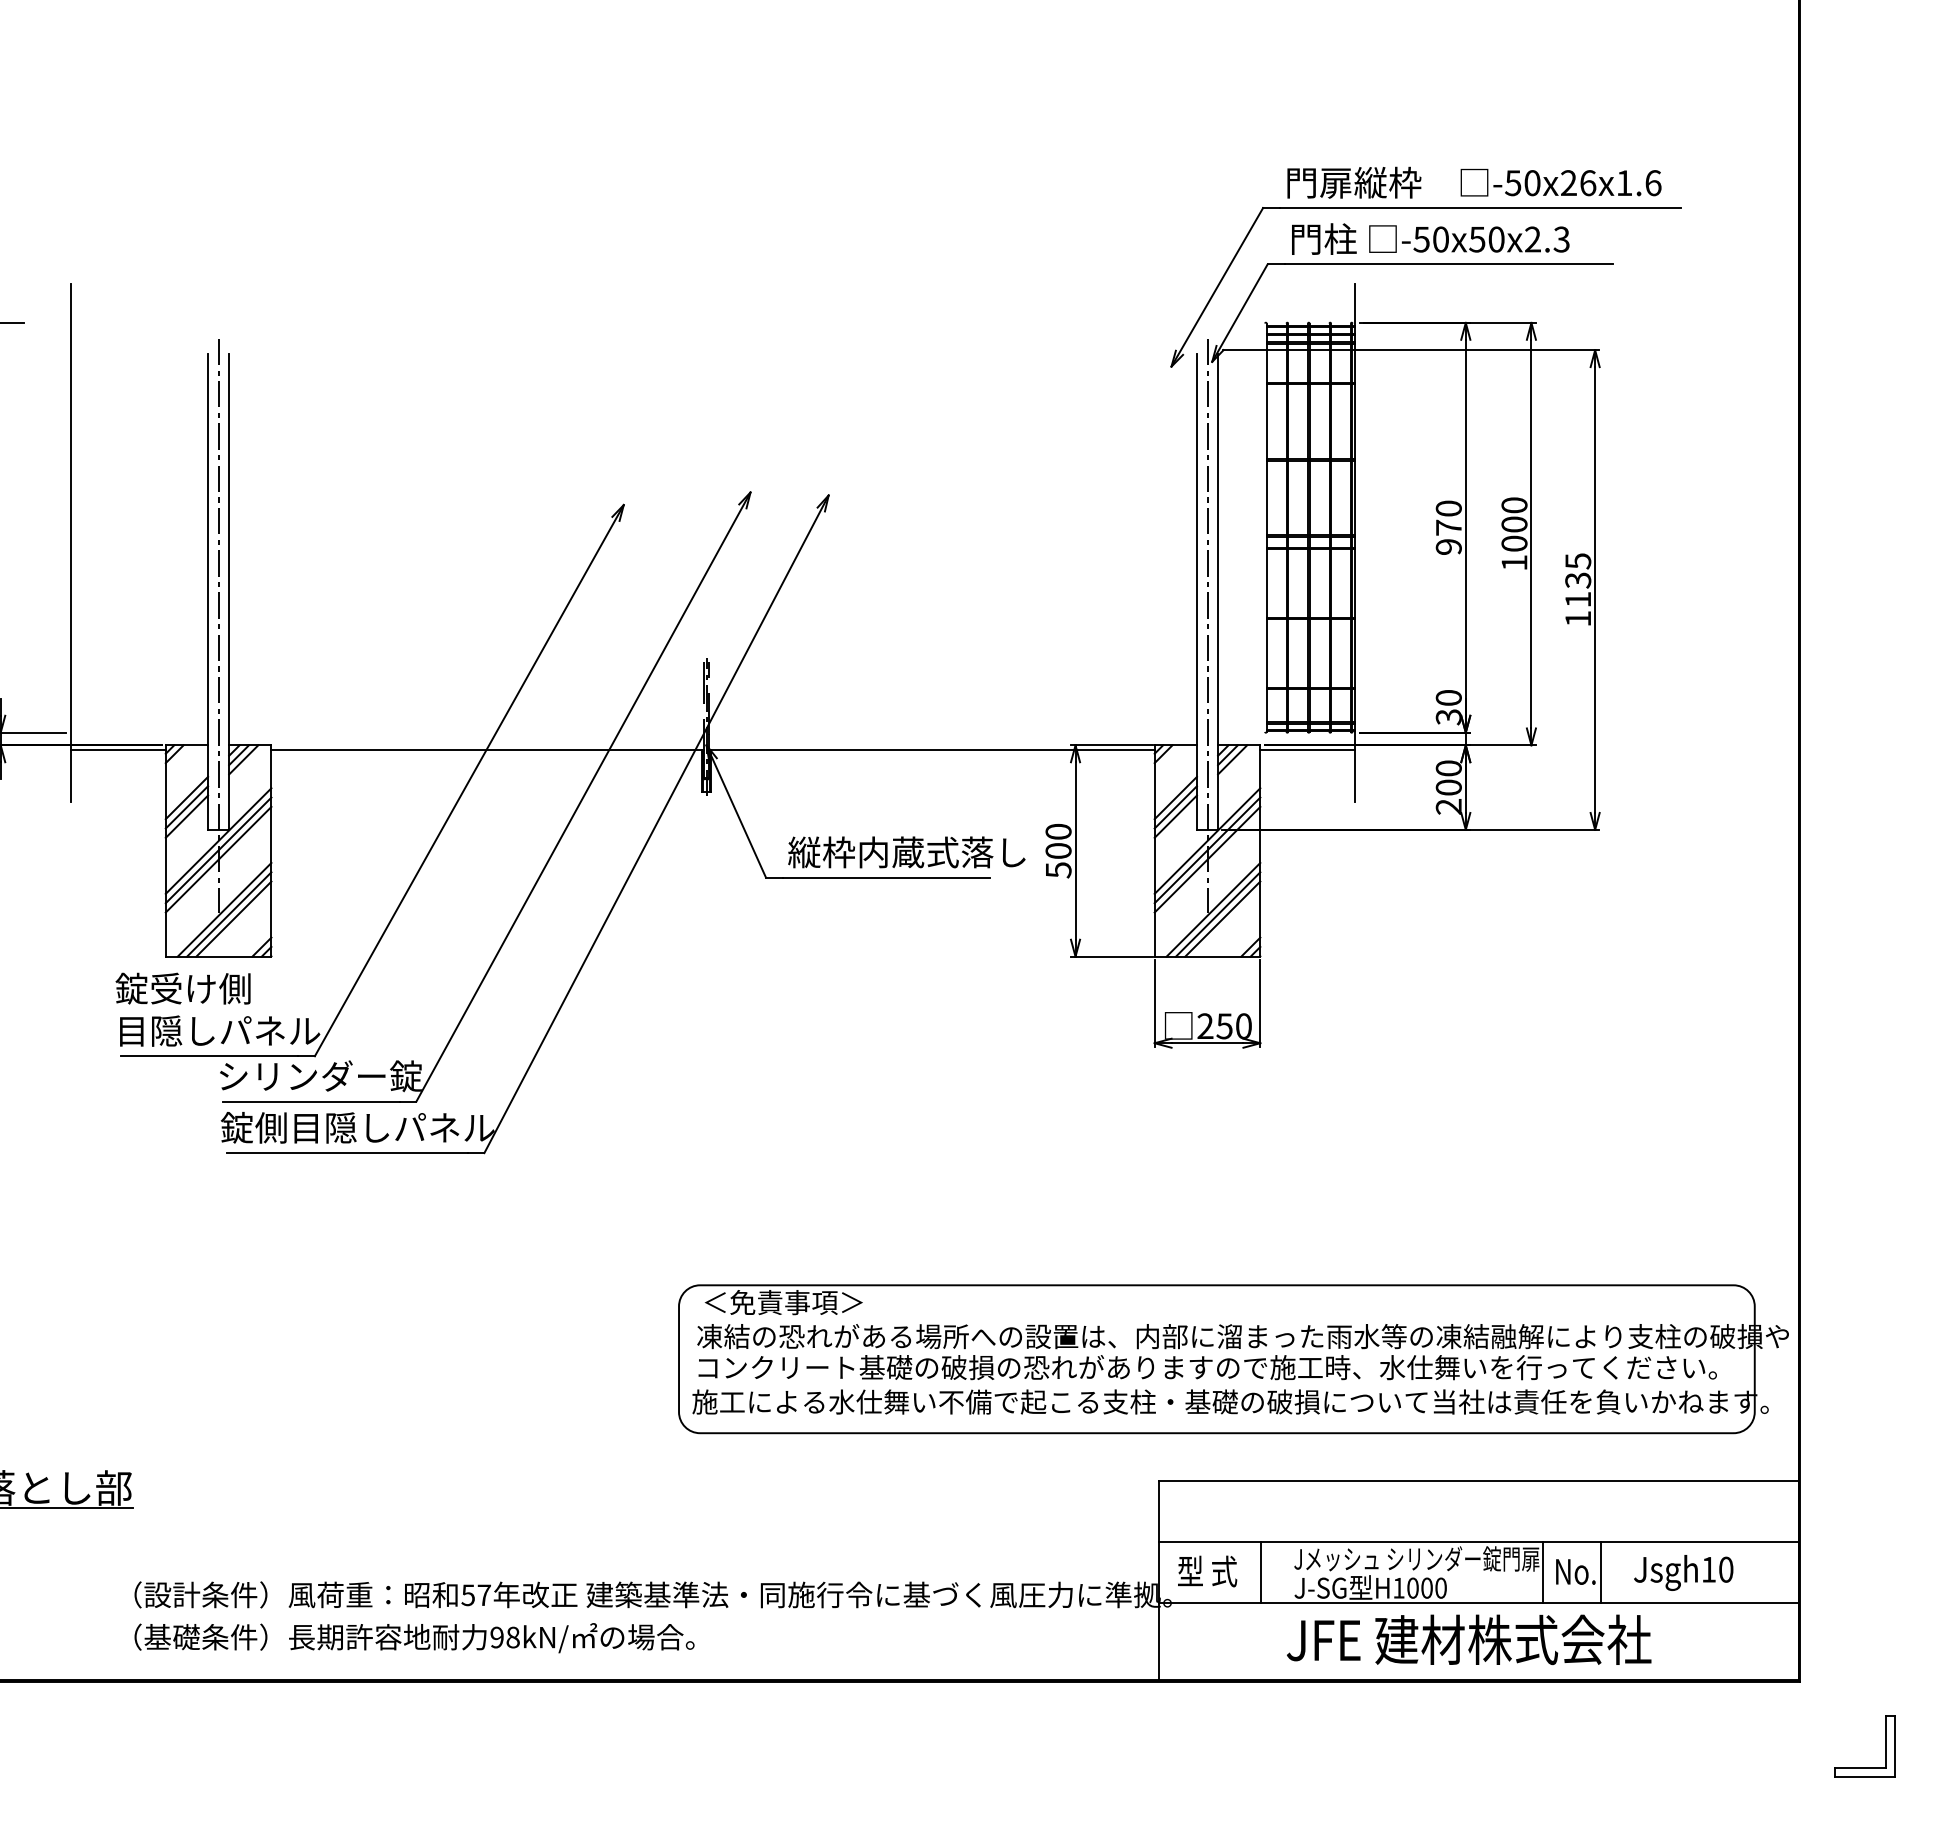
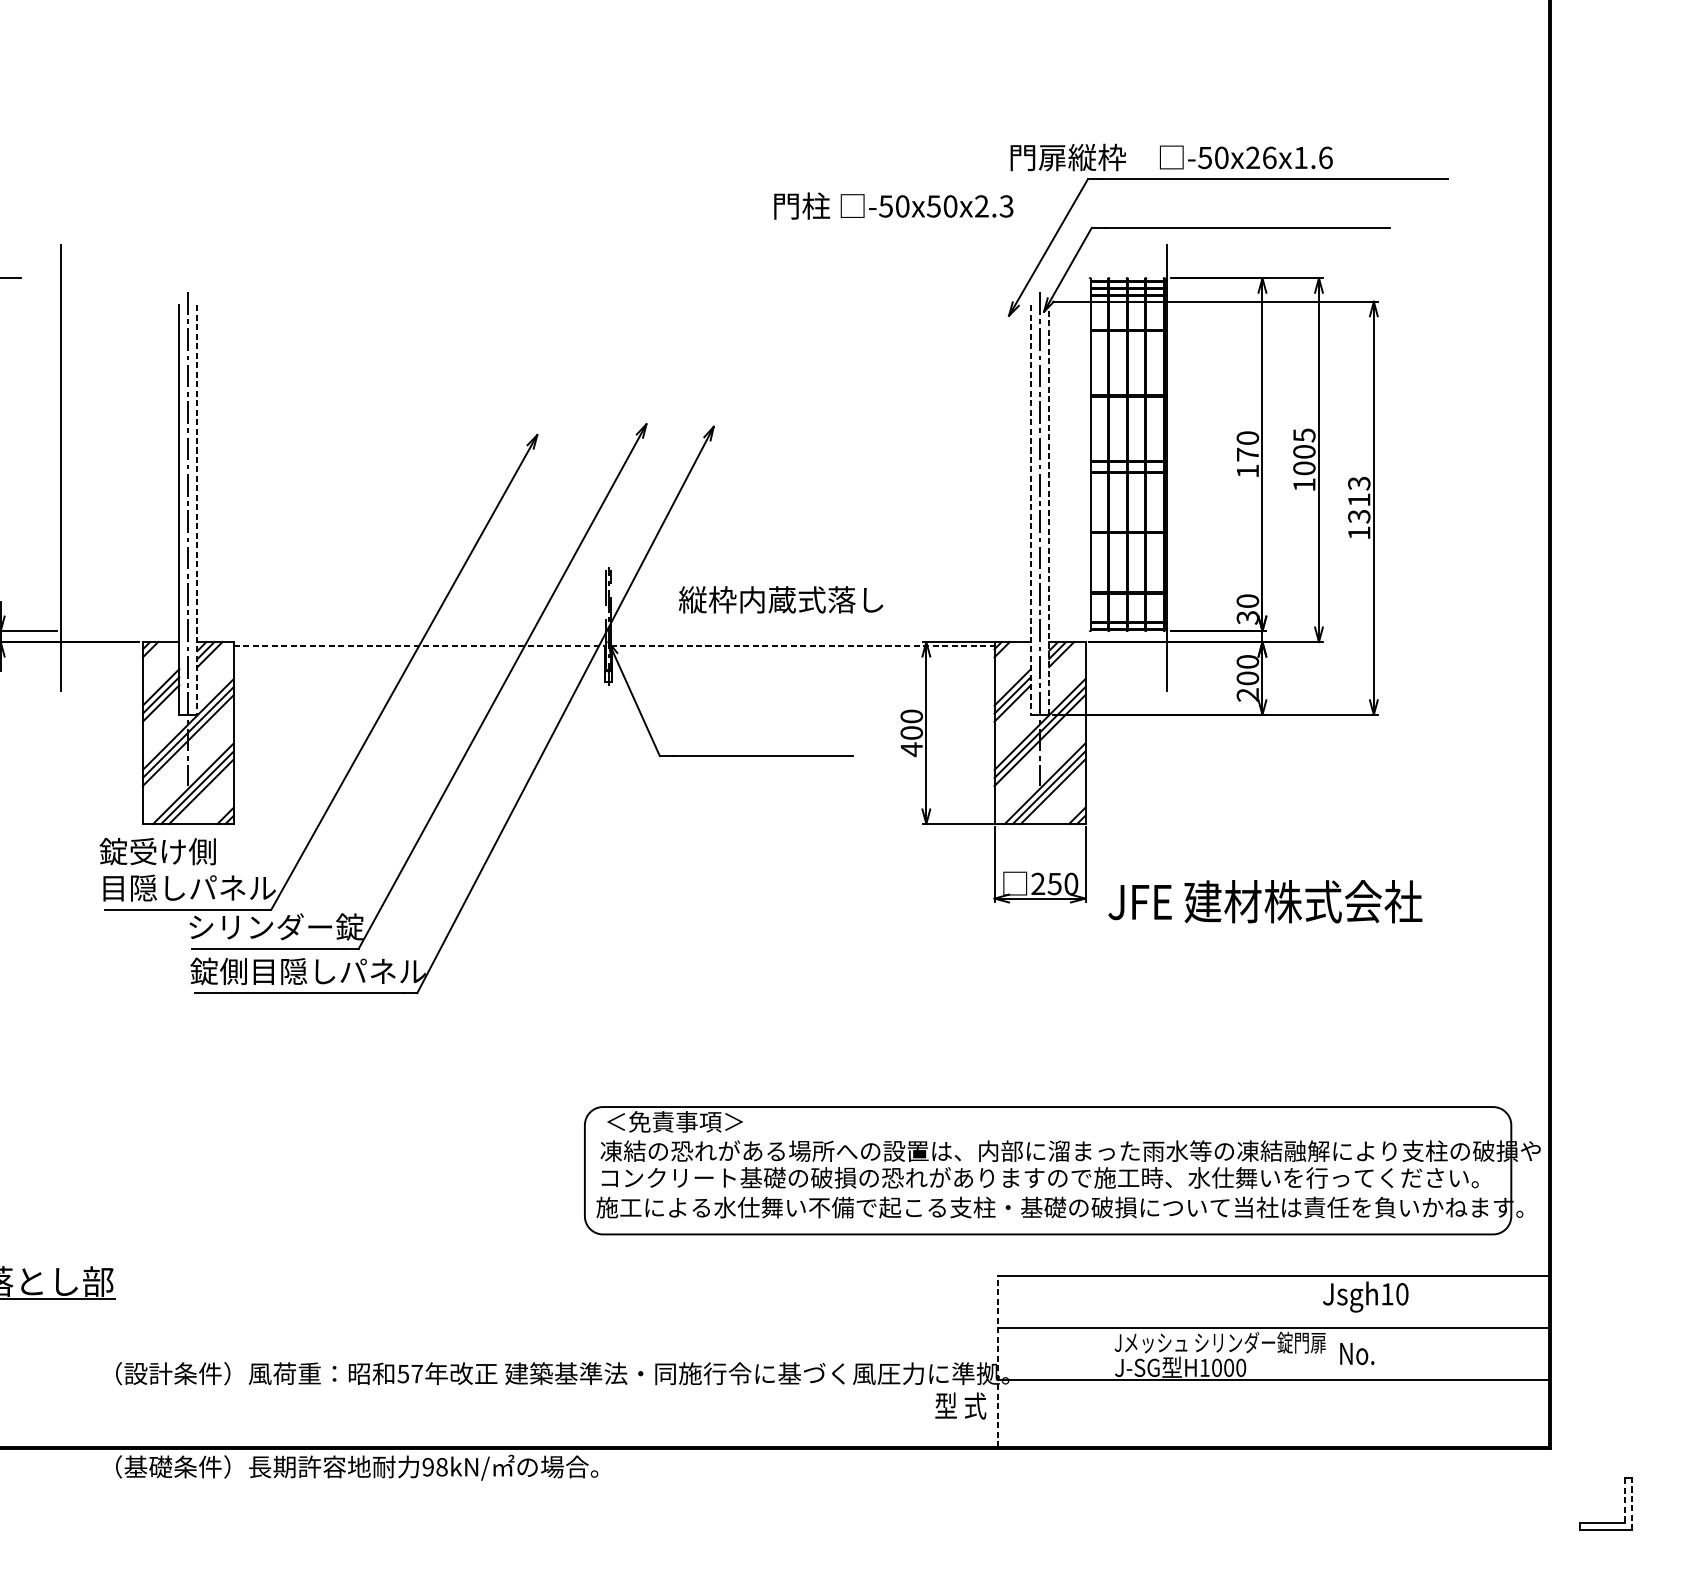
text: (1474, 182) -> (1171, 157), moved
text: (1430, 238) -> (893, 205), moved
text: (1514, 505) -> (1304, 435), 1000 -> 1005
text: (1448, 546) -> (1247, 470), 970 -> 170
text: (1578, 580) -> (1359, 500), 1135 -> 1313
line: (229, 592) -> (197, 510), solid -> dashed
line: (1196, 592) -> (1030, 510), solid -> dashed
line: (1218, 592) -> (1049, 510), solid -> dashed
line: (117, 749) -> (101, 645), removed
line: (488, 749) -> (420, 645), solid -> dashed
line: (931, 749) -> (802, 645), solid -> dashed
line: (1307, 749) -> (1126, 645), removed
text: (906, 852) -> (780, 599), moved
text: (1058, 870) -> (911, 749), 500 -> 400
text: (1207, 1571) -> (960, 1406), moved
line: (1260, 1572) -> (1085, 1354), removed
line: (1543, 1572) -> (1329, 1354), removed
line: (1600, 1572) -> (1378, 1354), removed
text: (1683, 1572) -> (1365, 1296), moved
line: (1158, 1580) -> (997, 1361), solid -> dashed
text: (414, 1638) -> (357, 1468), moved
text: (1469, 1639) -> (1265, 901), moved
line: (1886, 1742) -> (1624, 1500), solid -> dashed
line: (1895, 1746) -> (1632, 1504), solid -> dashed

